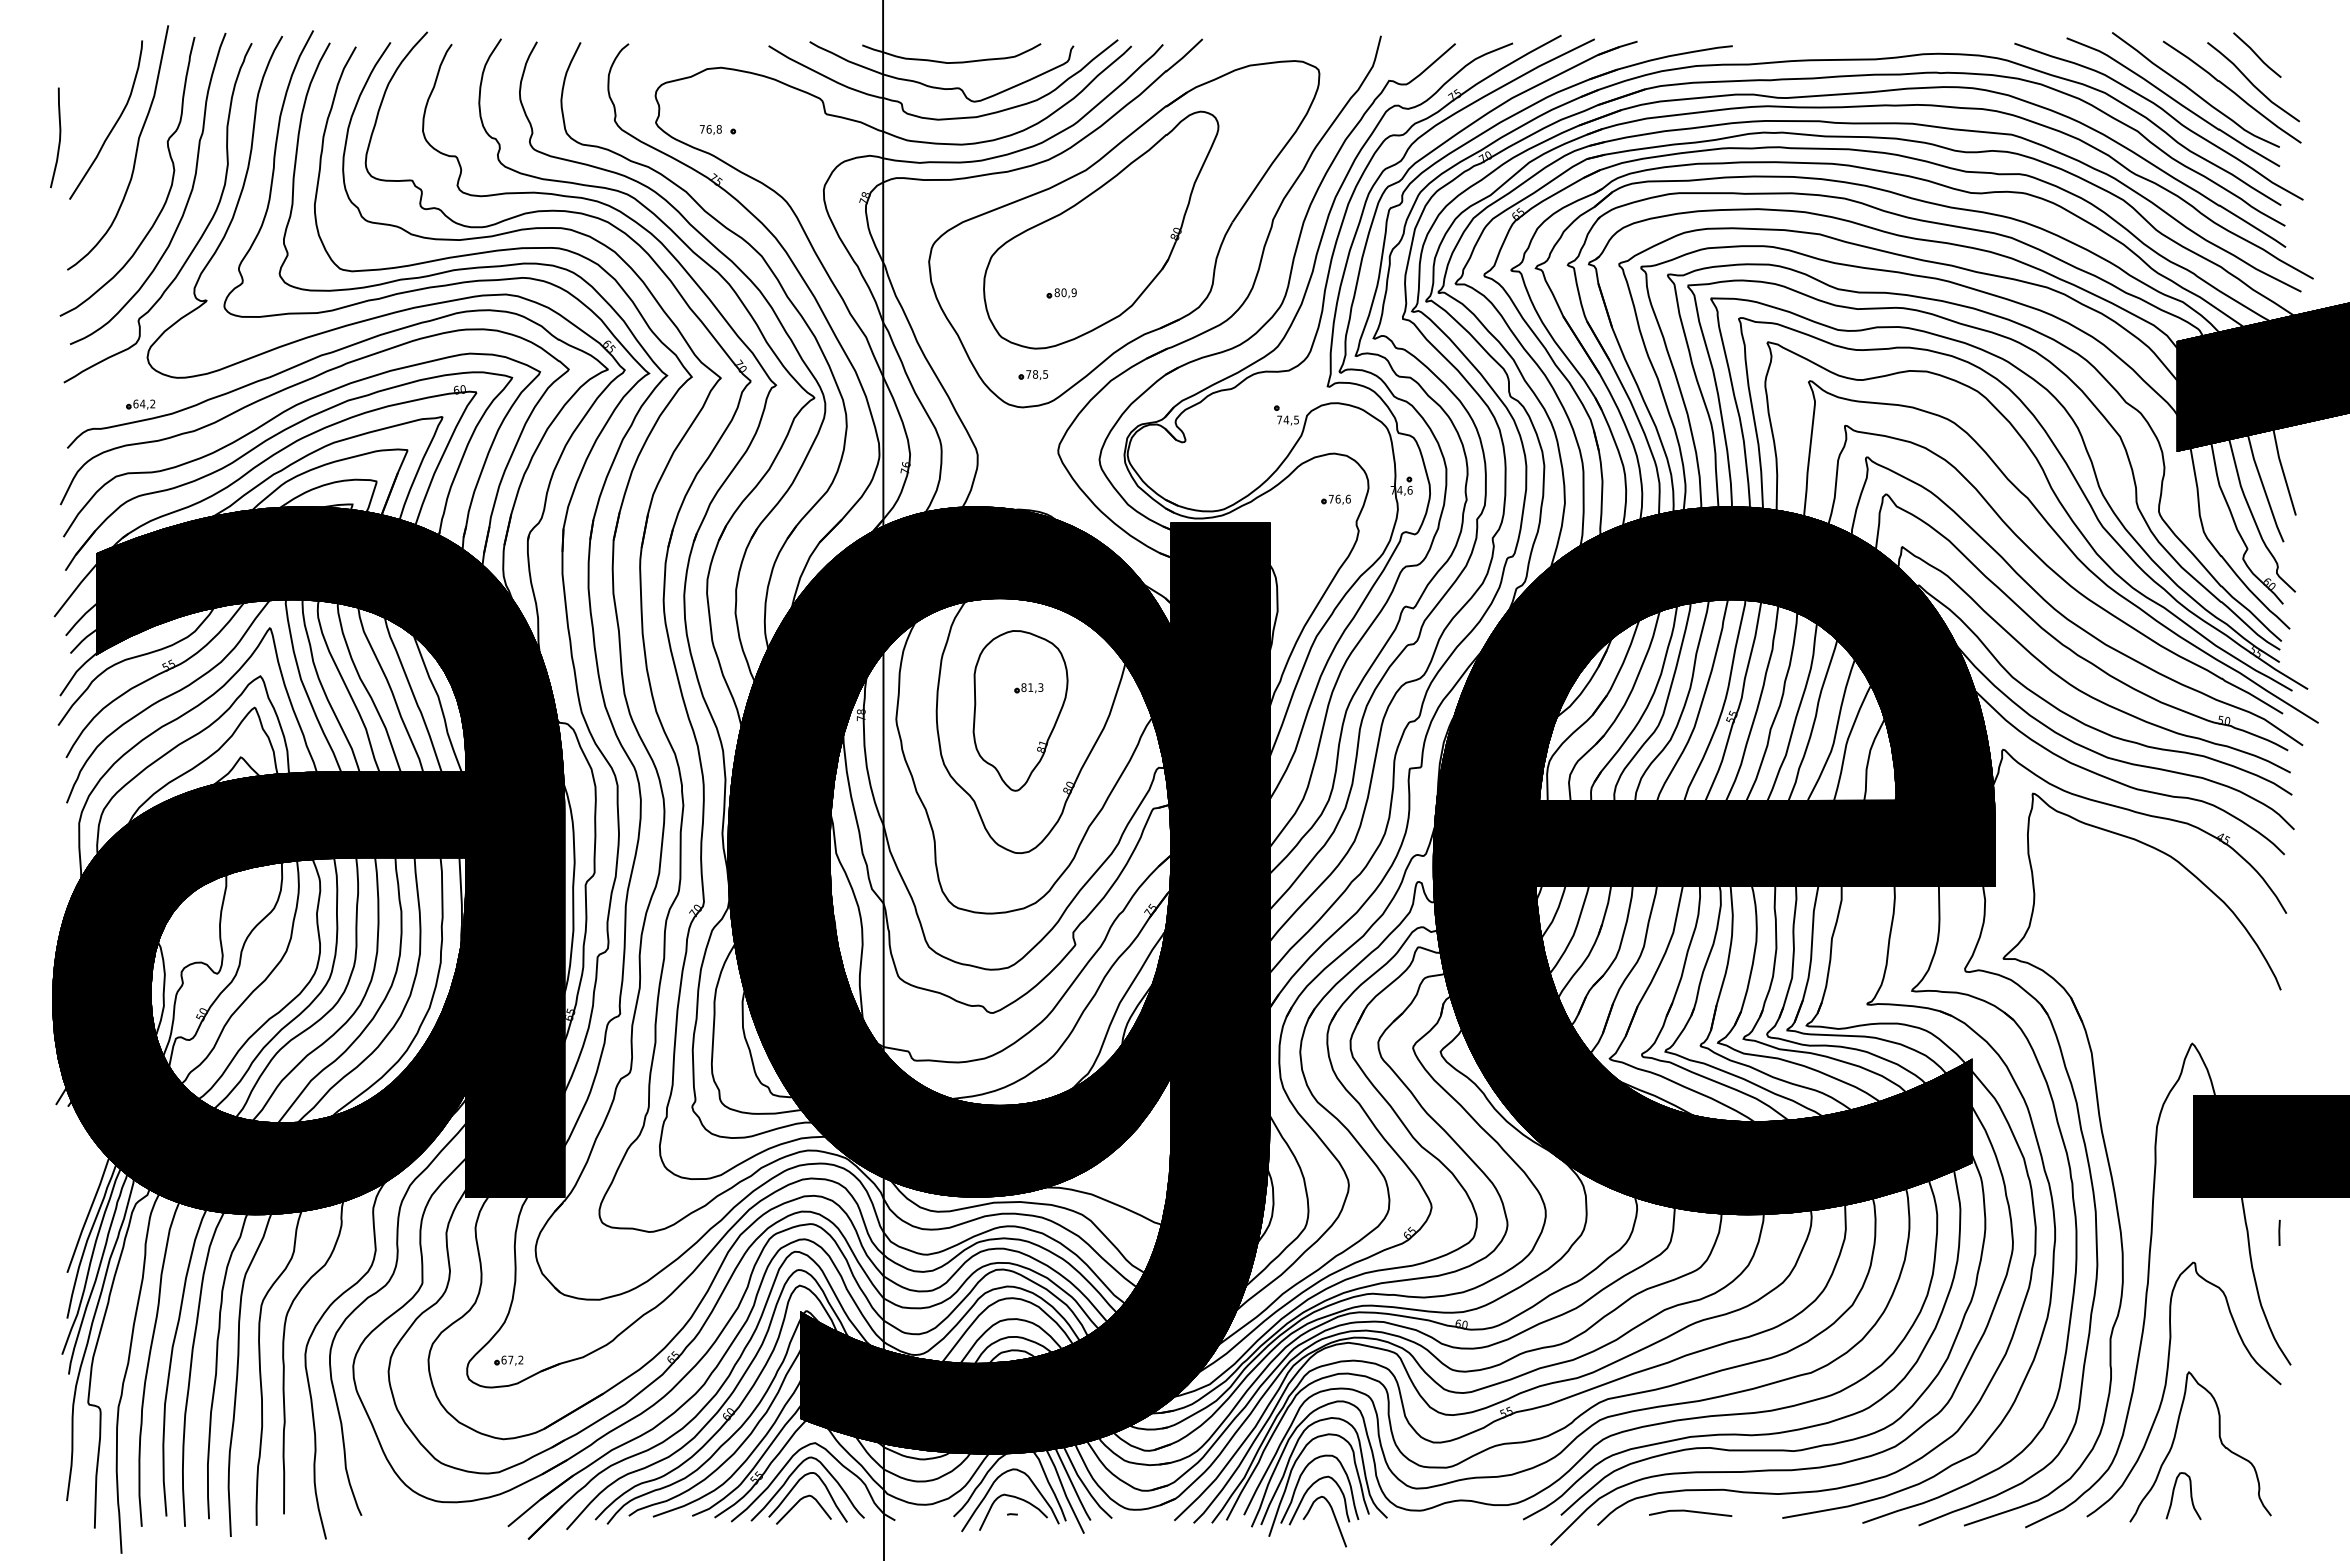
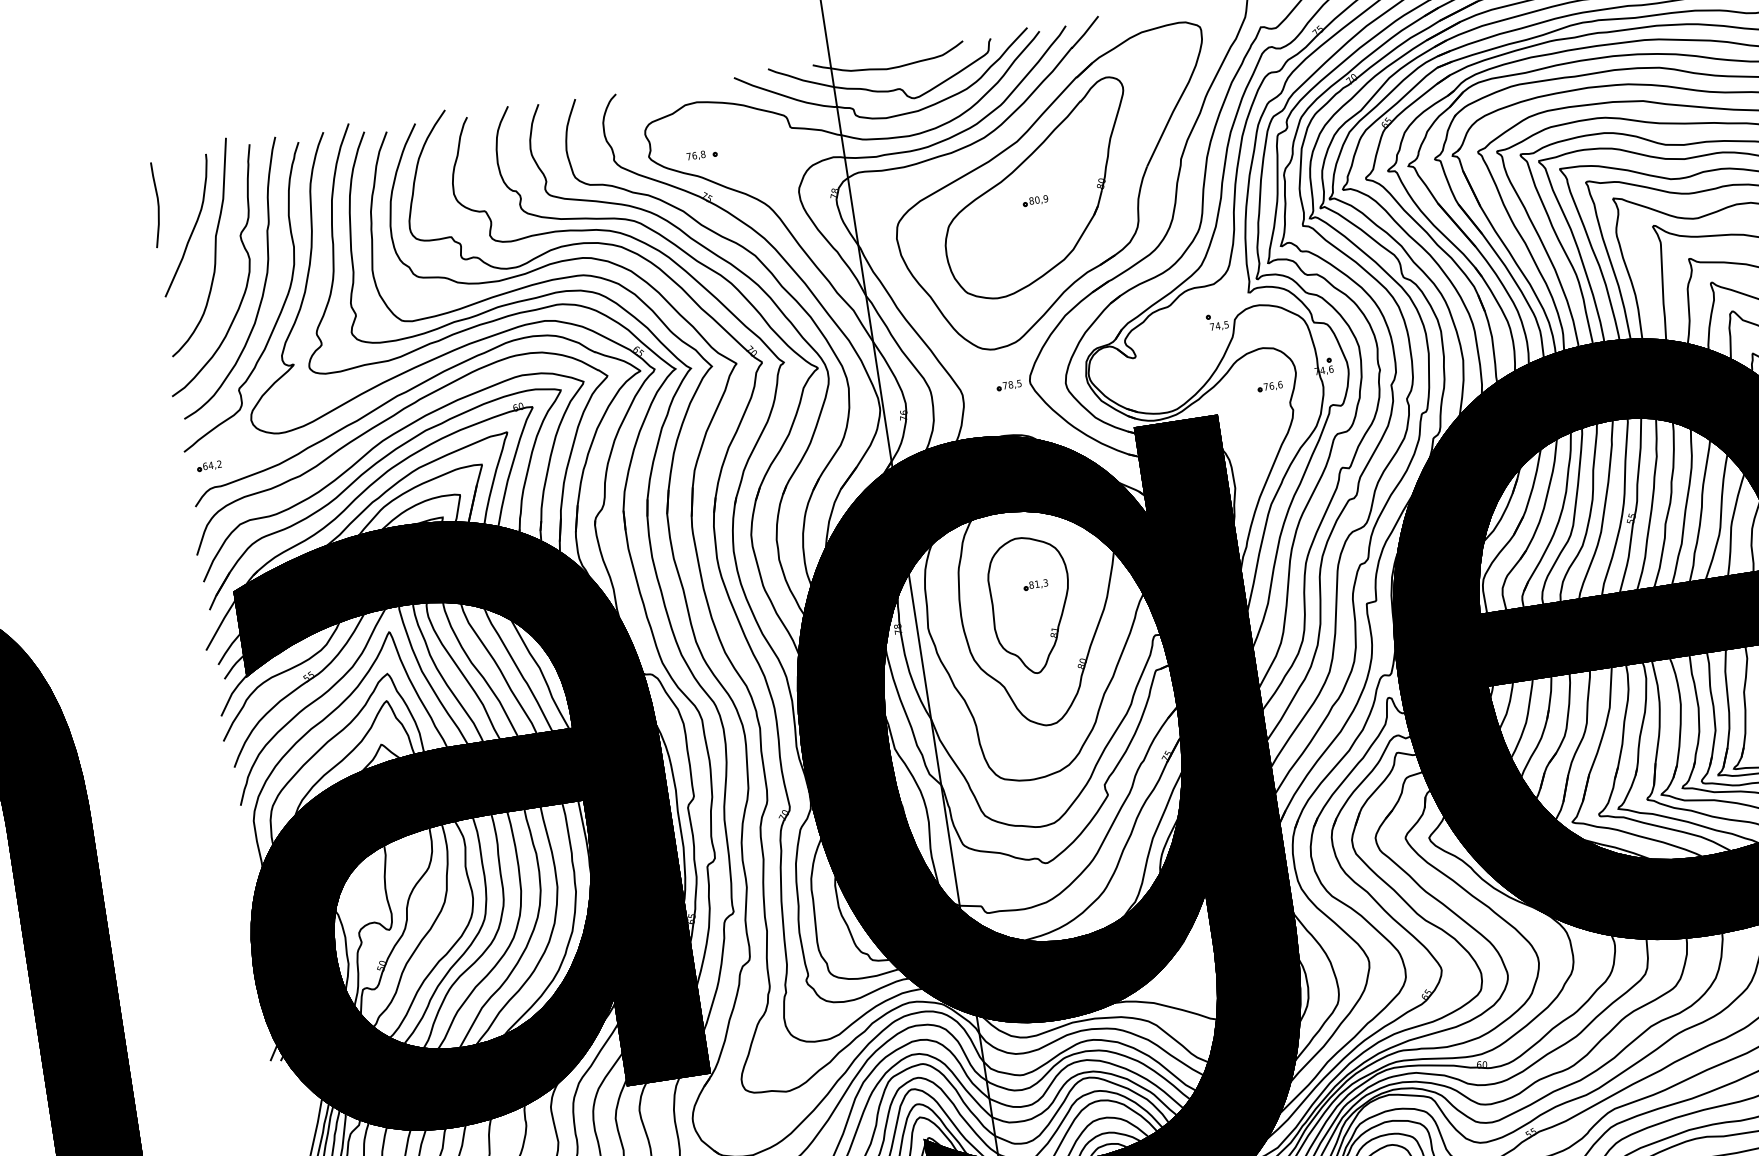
curve: (59, 137) -> (157, 204), moved
part: (1061, 293) -> (1035, 201), moved
part: (1032, 374) -> (1008, 385), moved
part: (140, 404) -> (209, 466), moved

